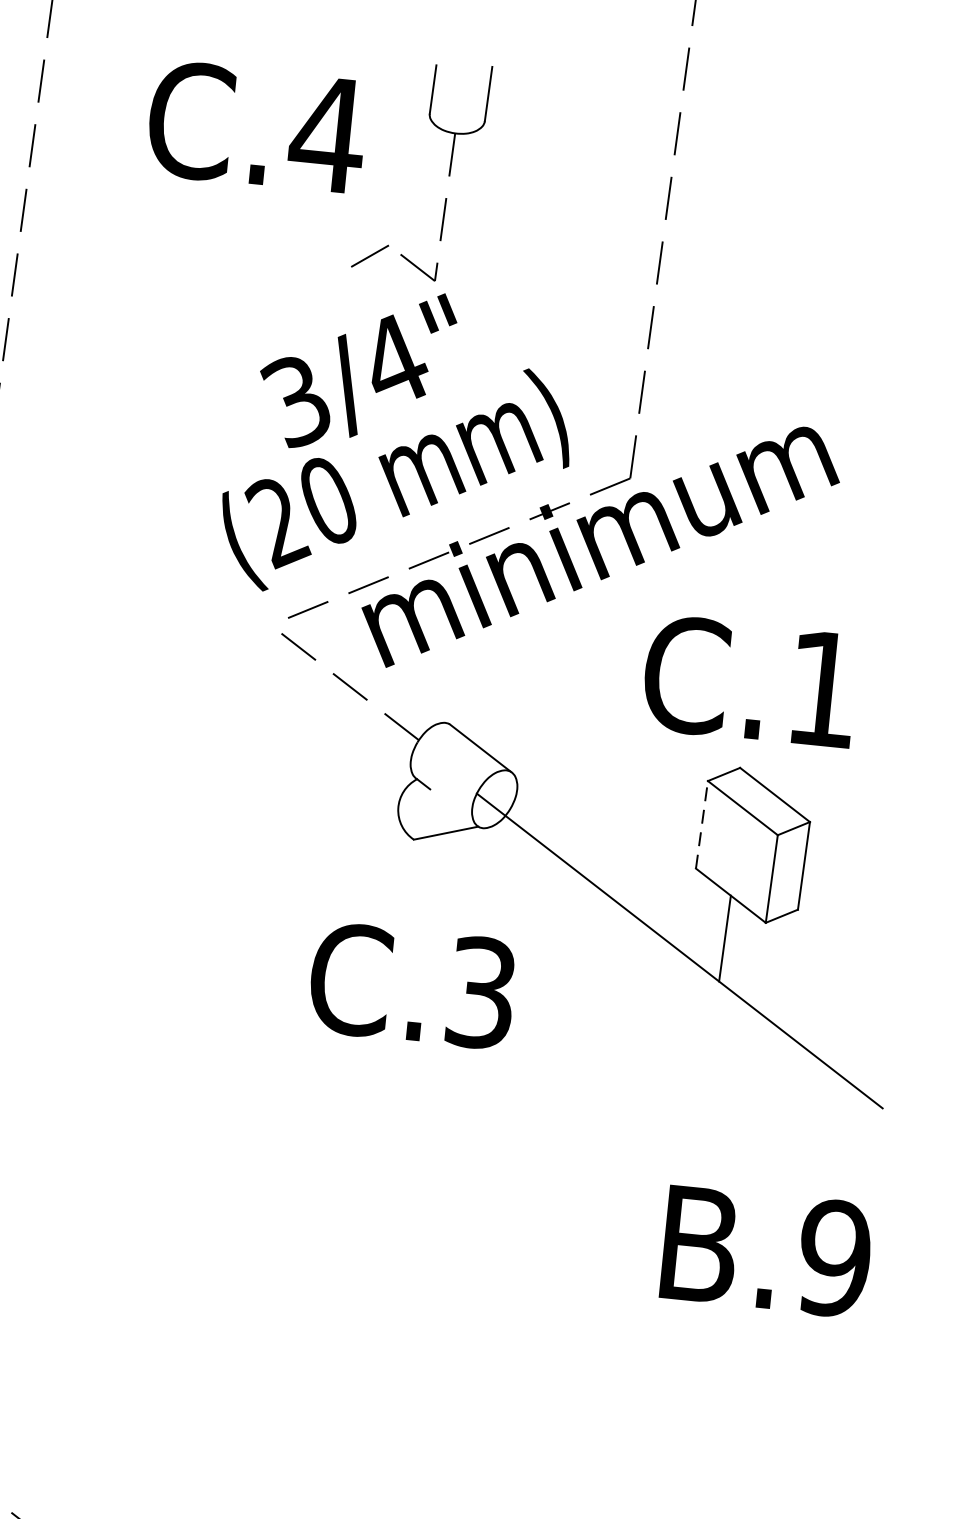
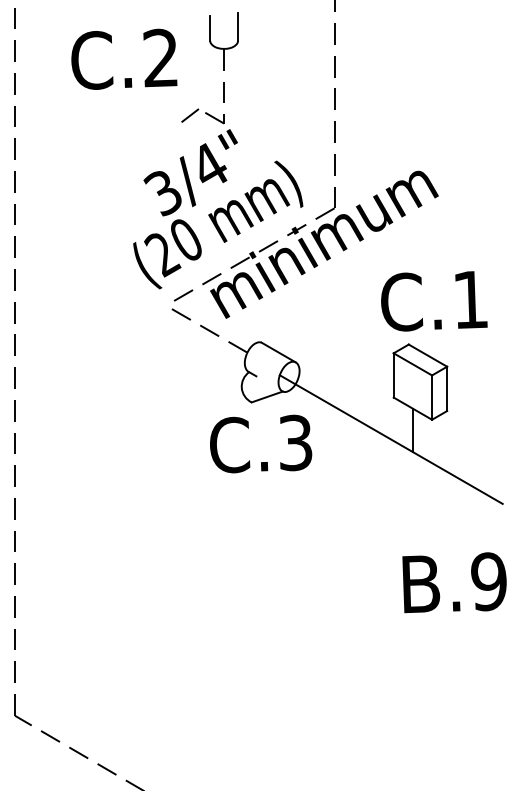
text: (327, 133) -> (160, 57), C.4 -> C.2
text: (751, 682) -> (434, 301), moved
line: (701, 822) -> (393, 374), dashed -> solid
text: (413, 984) -> (261, 443), moved

